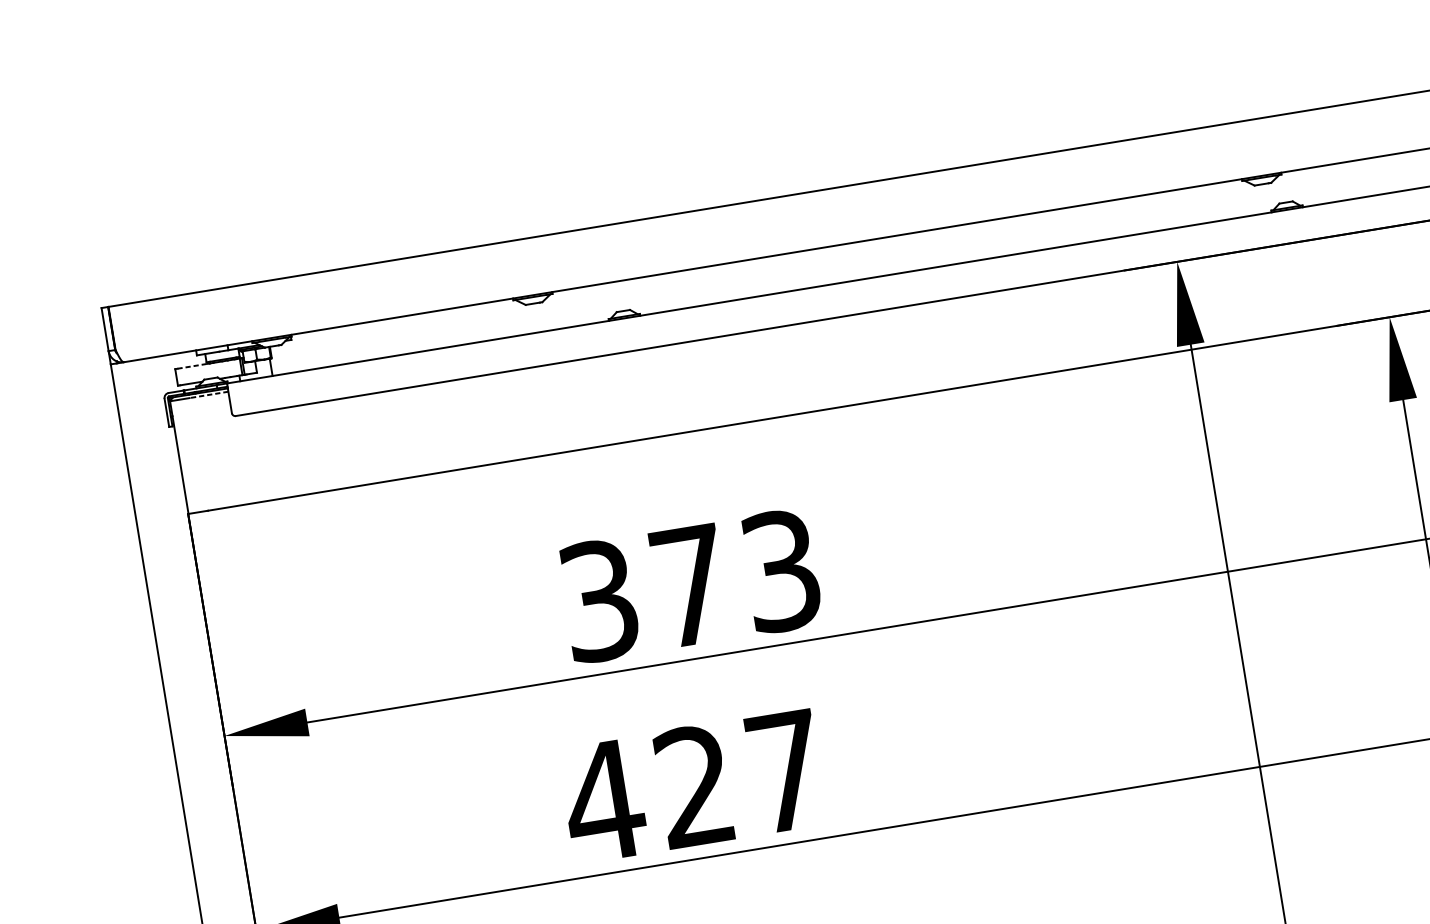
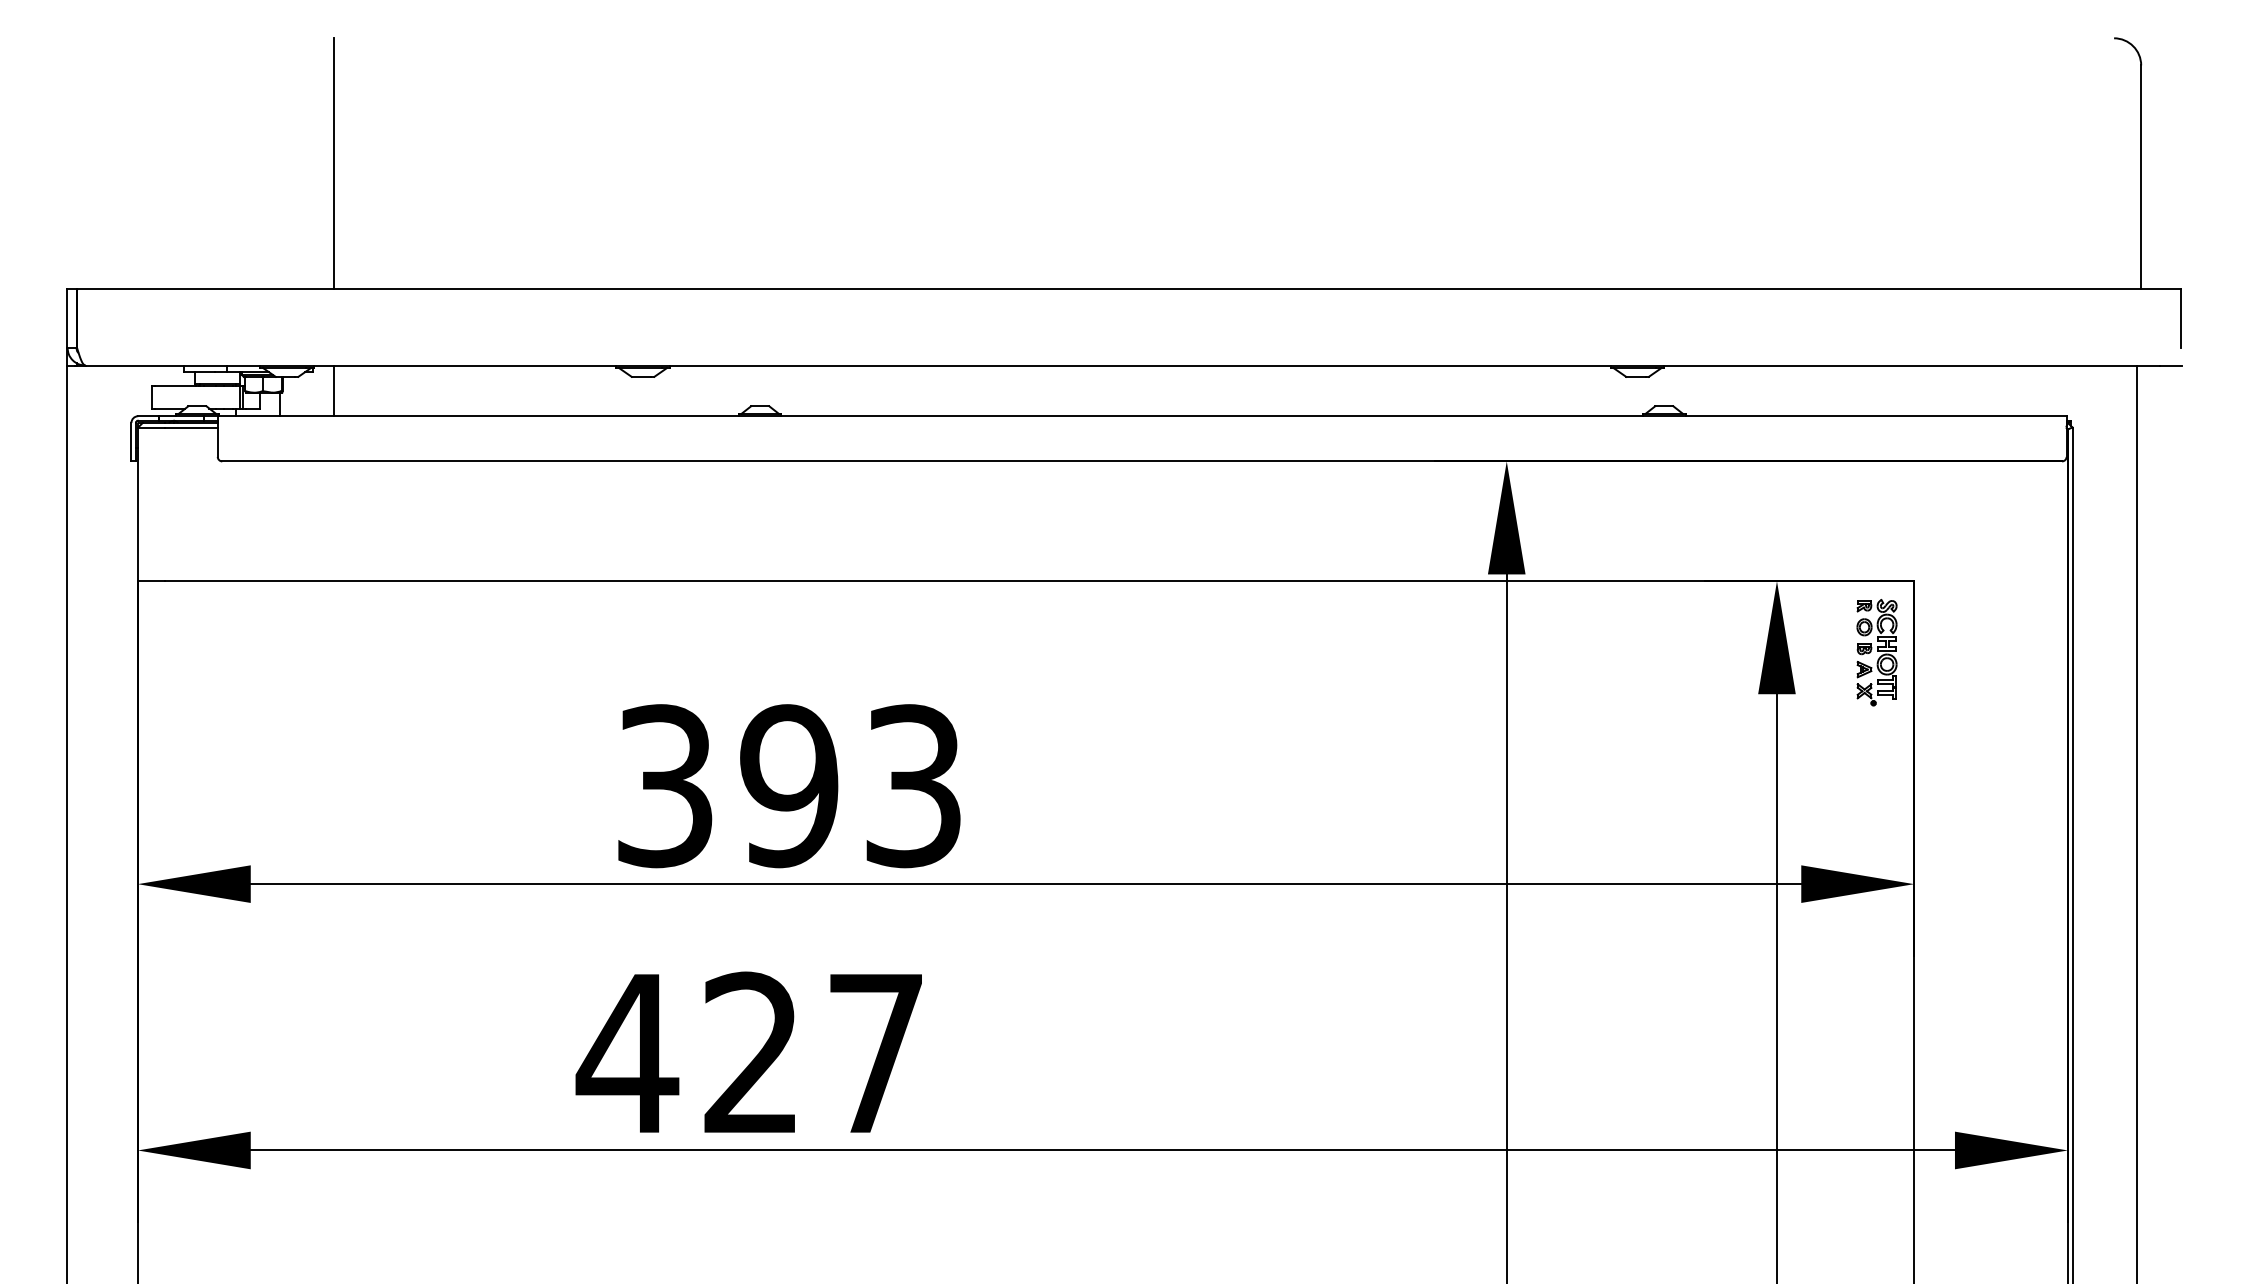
line: (282, 184) -> (334, 163), added
line: (309, 350) -> (334, 390), added
line: (193, 365) -> (176, 385), dashed -> solid
line: (208, 395) -> (190, 427), dashed -> solid
text: (690, 586) -> (789, 786), 373 -> 393

